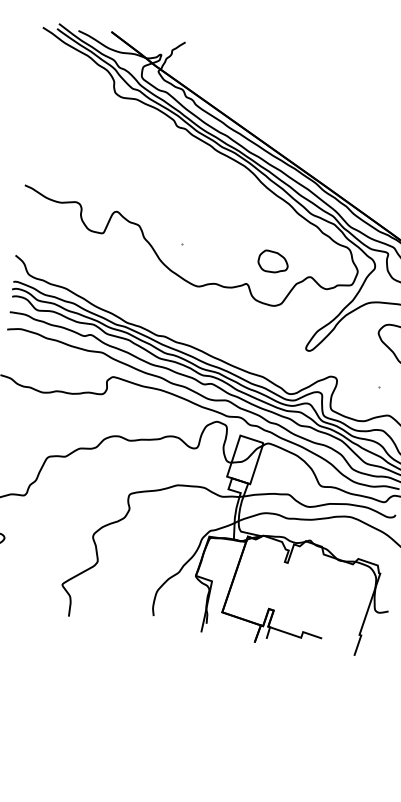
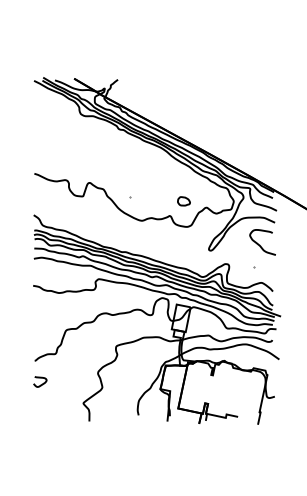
part: (272, 262) -> (183, 201), size x0.7

